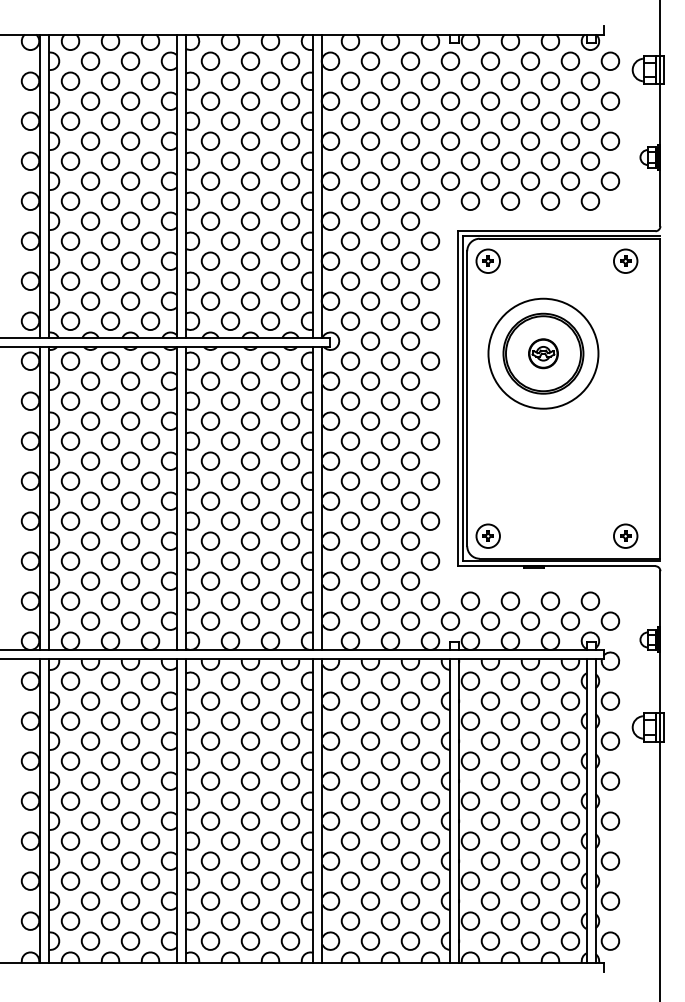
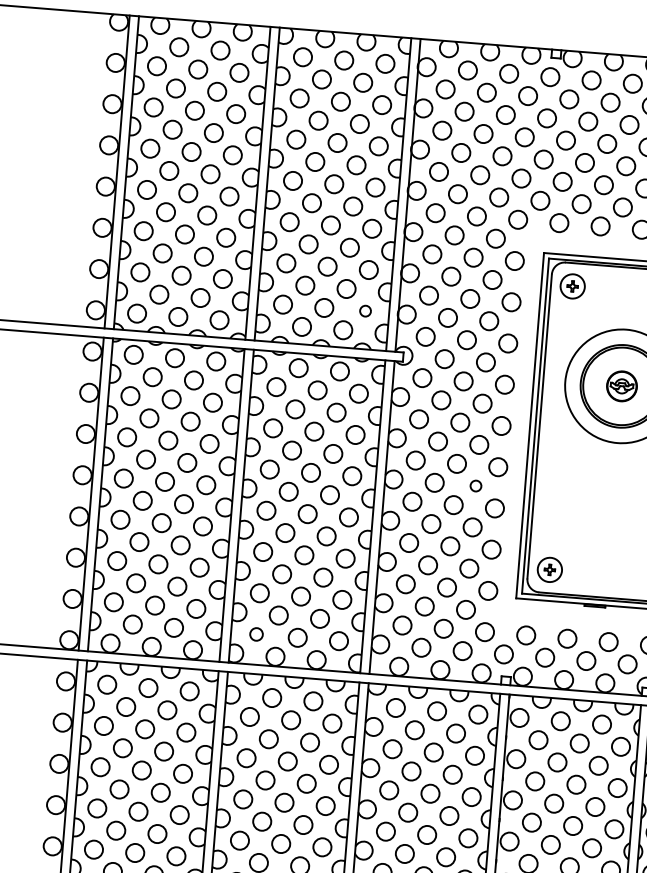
circle: (290, 300) -> (365, 310), size x0.6
circle: (410, 460) -> (476, 485), size x0.6
circle: (210, 620) -> (256, 633), size x0.7

